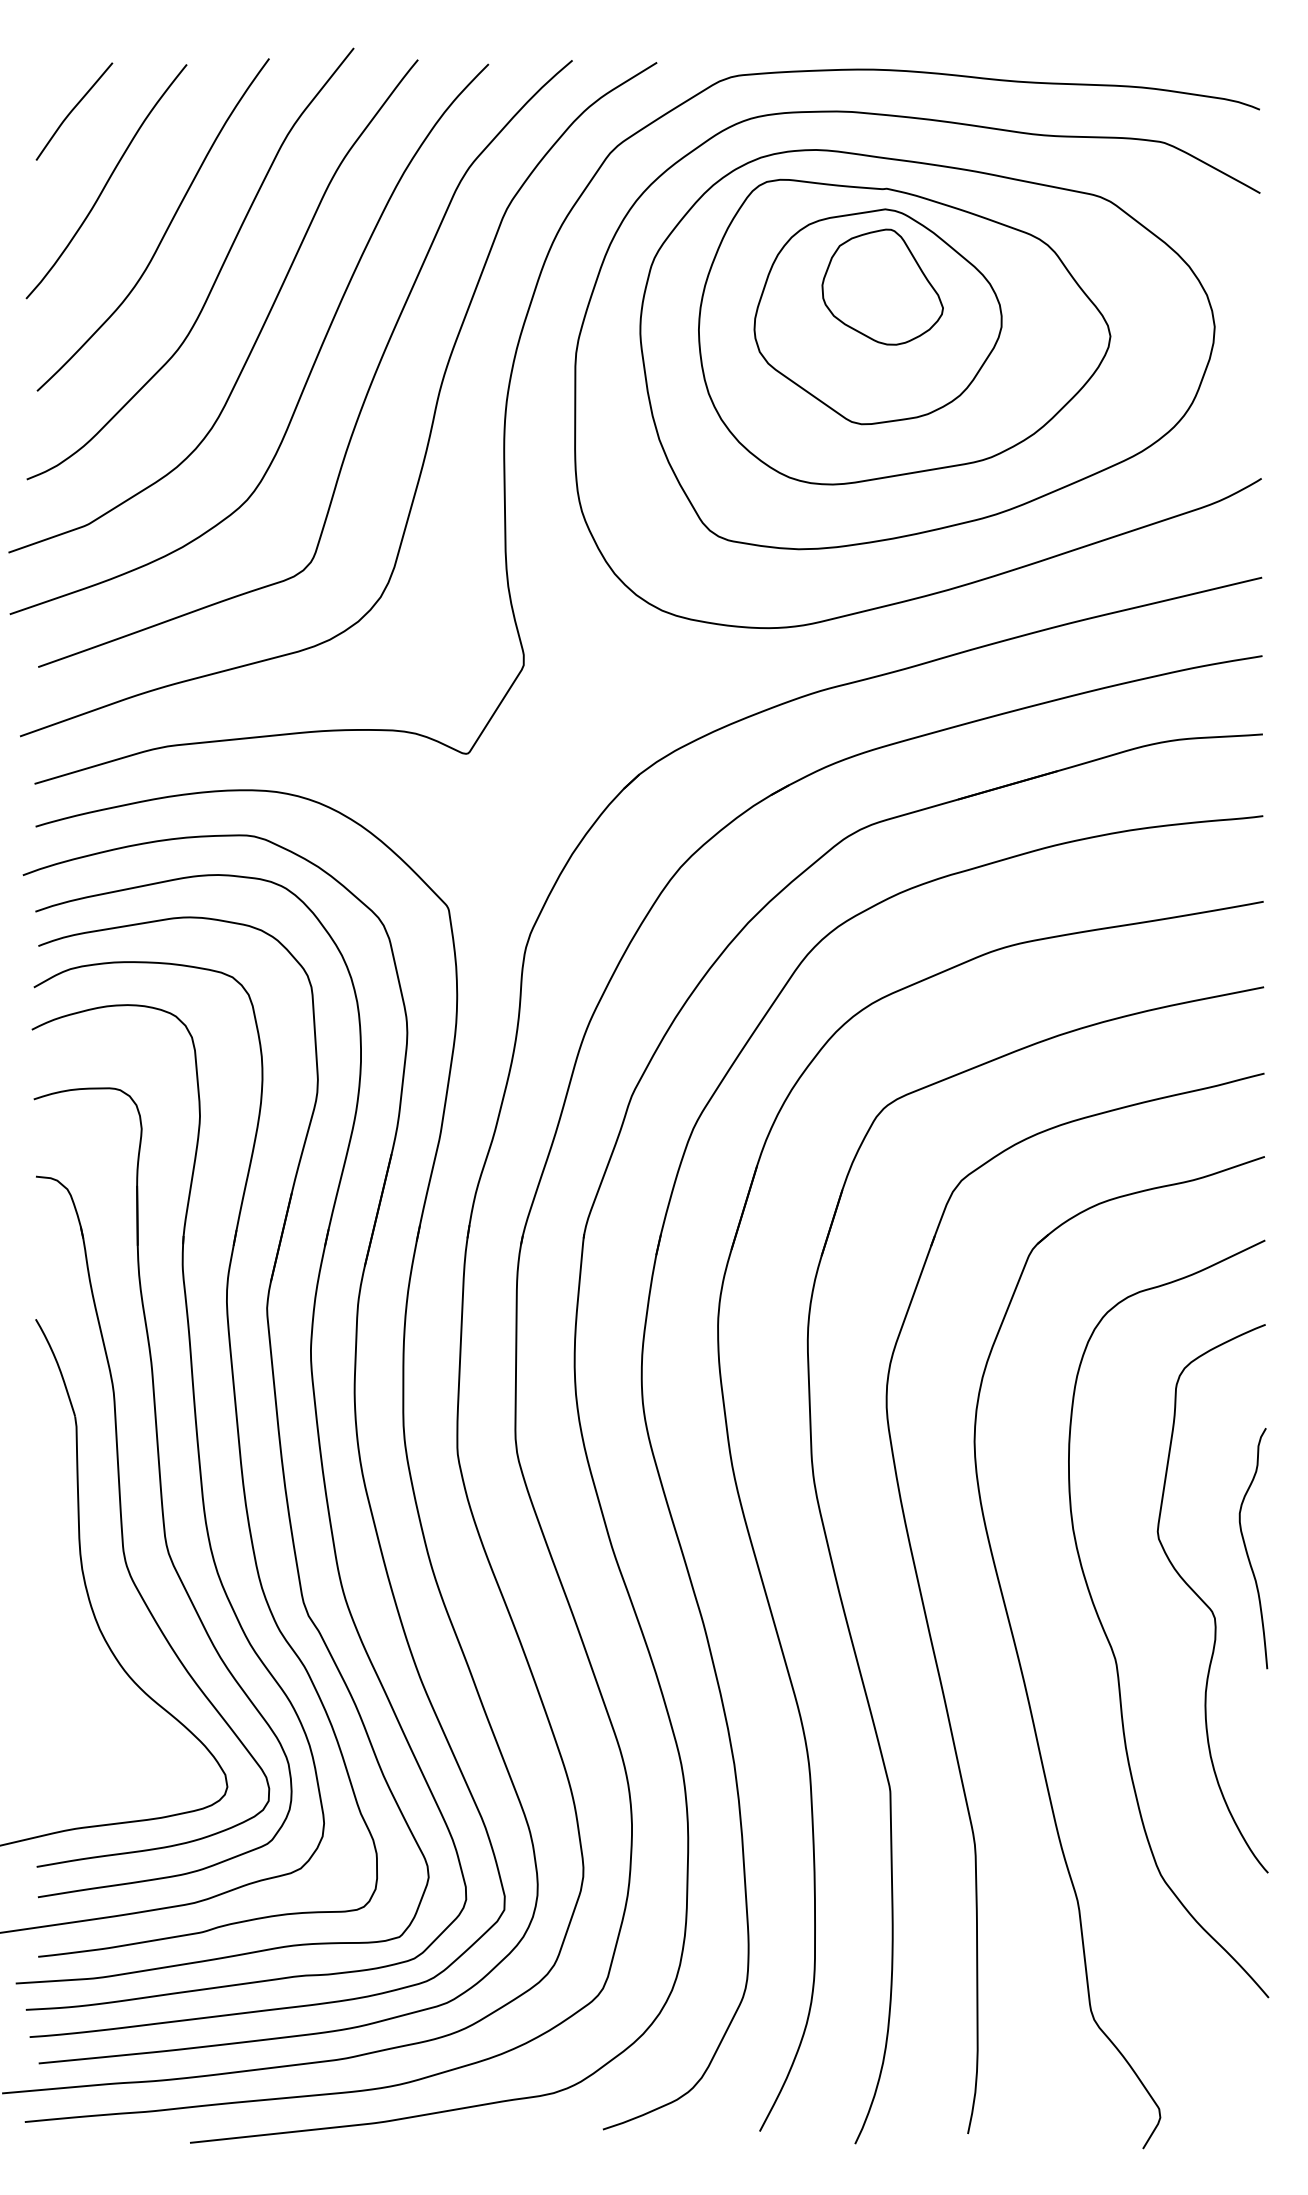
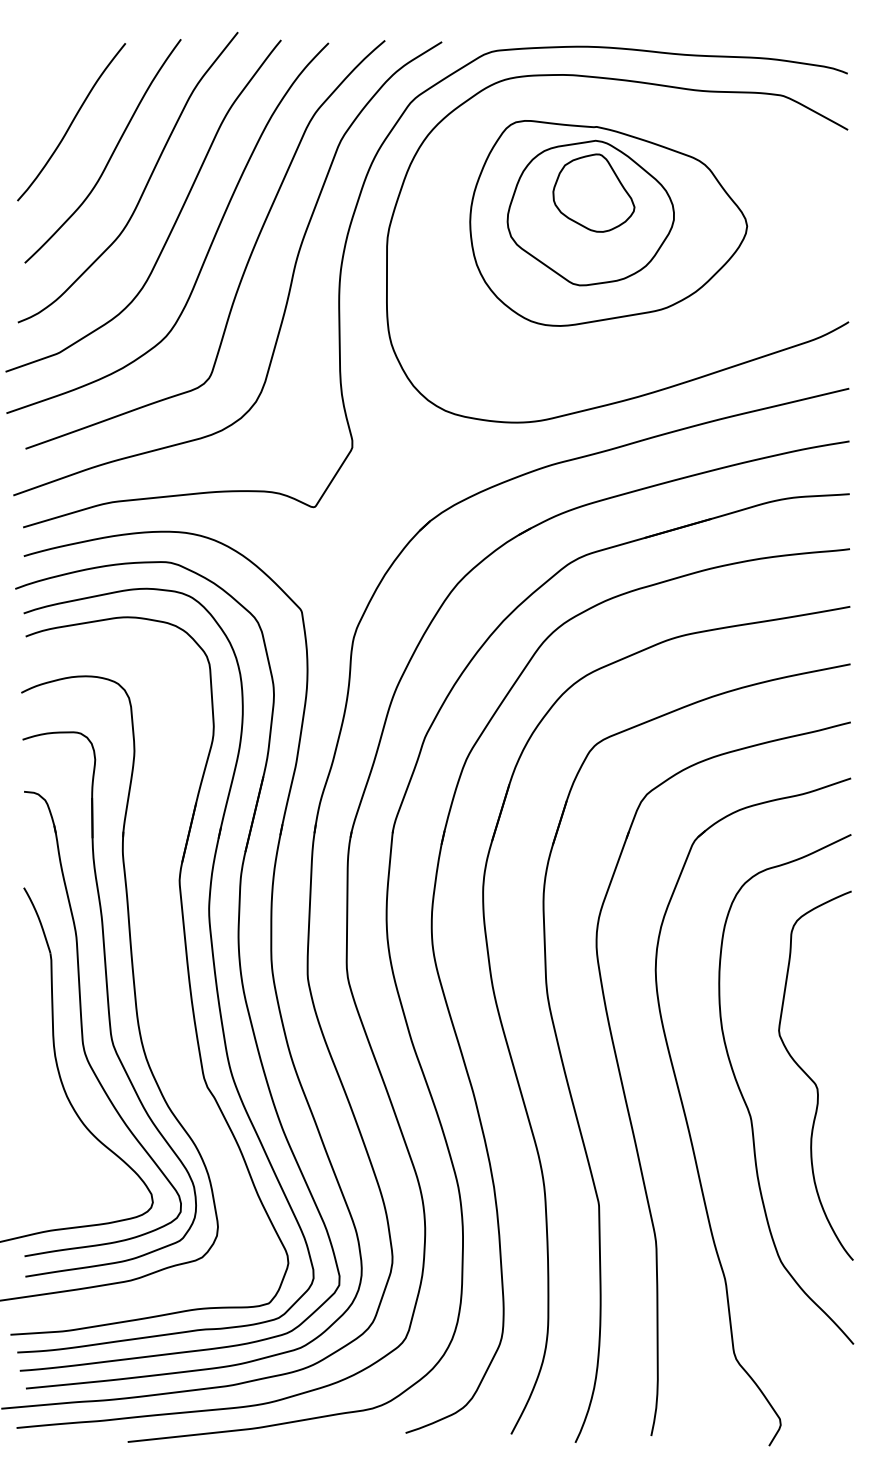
curve: (73, 110) -> (49, 74), removed
part: (928, 348) -> (624, 234), removed
part: (238, 1458) -> (160, 981), removed
curve: (1247, 1549) -> (839, 1042), removed

